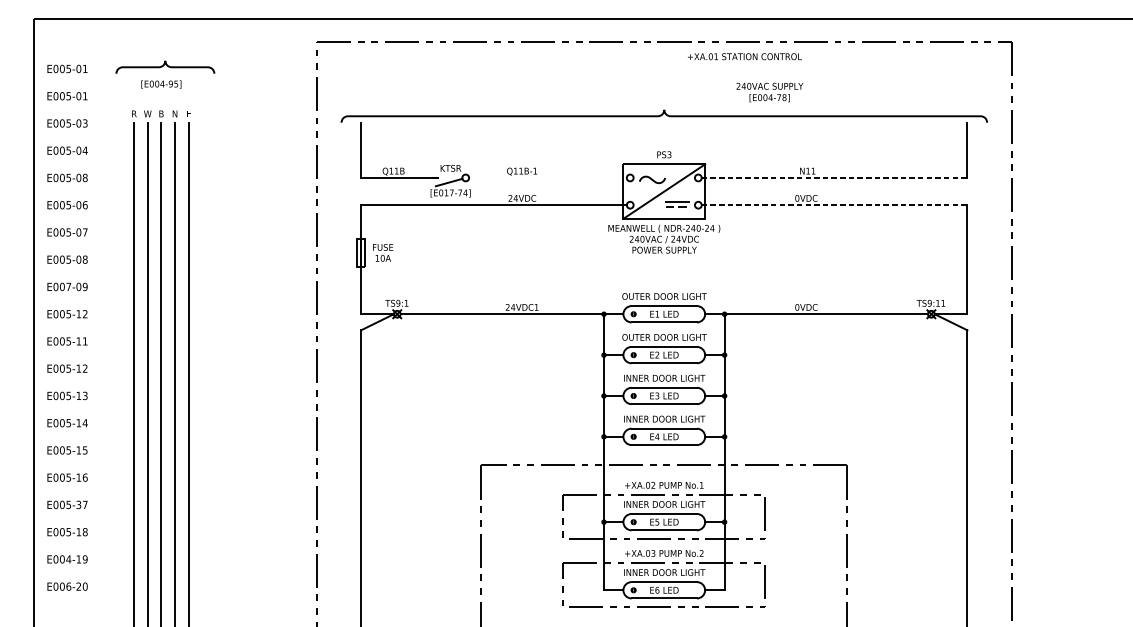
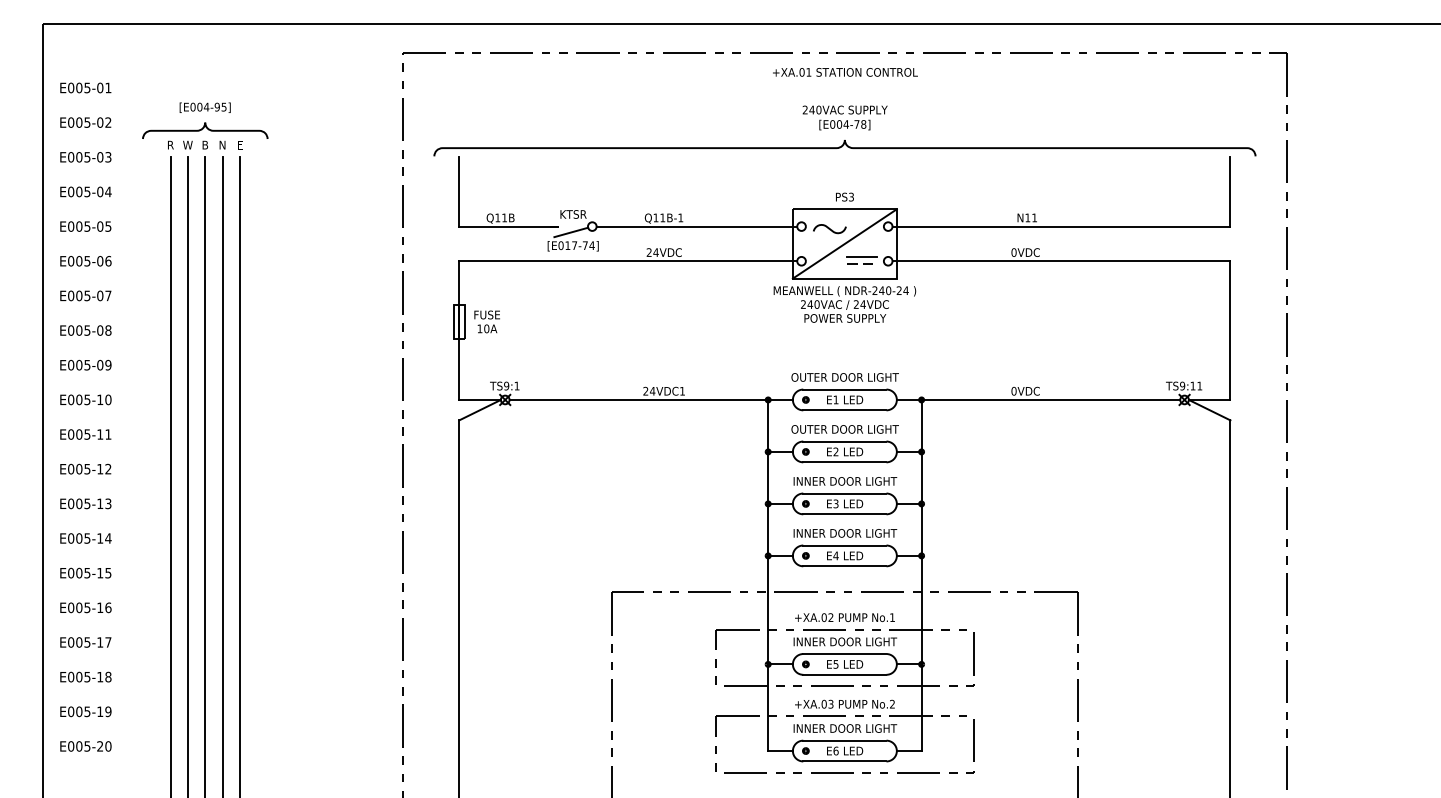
text: (744, 56) -> (845, 72), moved
curve: (164, 65) -> (204, 128), moved
text: (769, 92) -> (844, 117), moved
text: (85, 96) -> (108, 122), E005-01 -> E005-02
text: (85, 177) -> (108, 226), E005-08 -> E005-05
line: (547, 177) -> (696, 226), added
line: (834, 177) -> (1061, 226), dashed -> solid
line: (834, 205) -> (1061, 261), dashed -> solid
text: (68, 287) -> (87, 365), E007-09 -> E005-09
text: (85, 313) -> (108, 399), E005-12 -> E005-10
text: (79, 504) -> (100, 642), E005-37 -> E005-17
text: (68, 559) -> (87, 711), E004-19 -> E005-19
text: (68, 586) -> (87, 746), E006-20 -> E005-20

